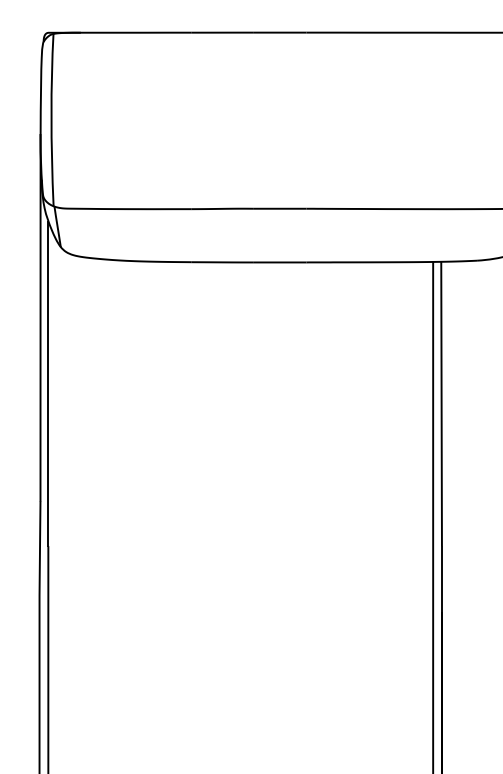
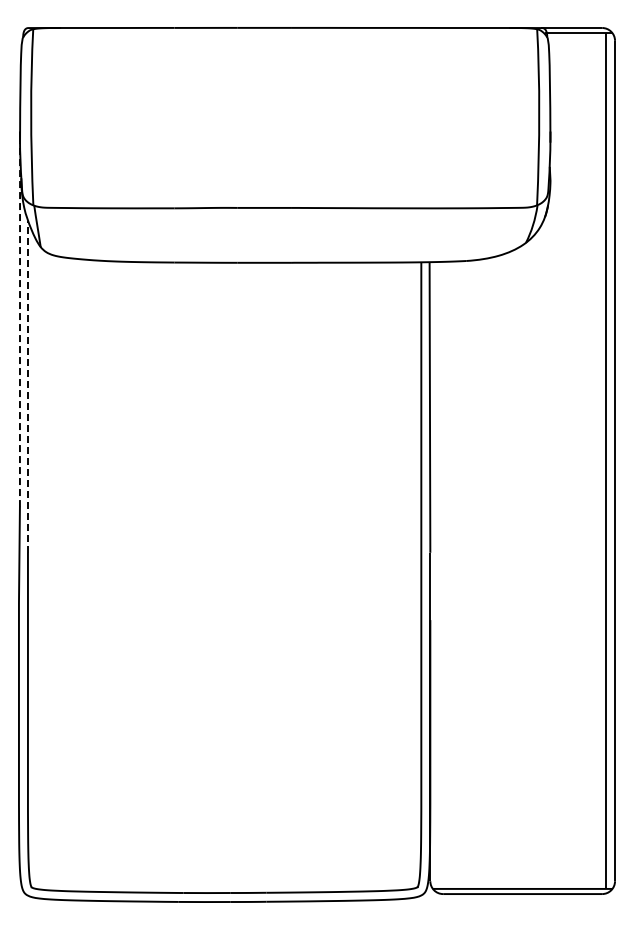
line: (41, 322) -> (20, 324), solid -> dashed
line: (47, 383) -> (27, 386), solid -> dashed

